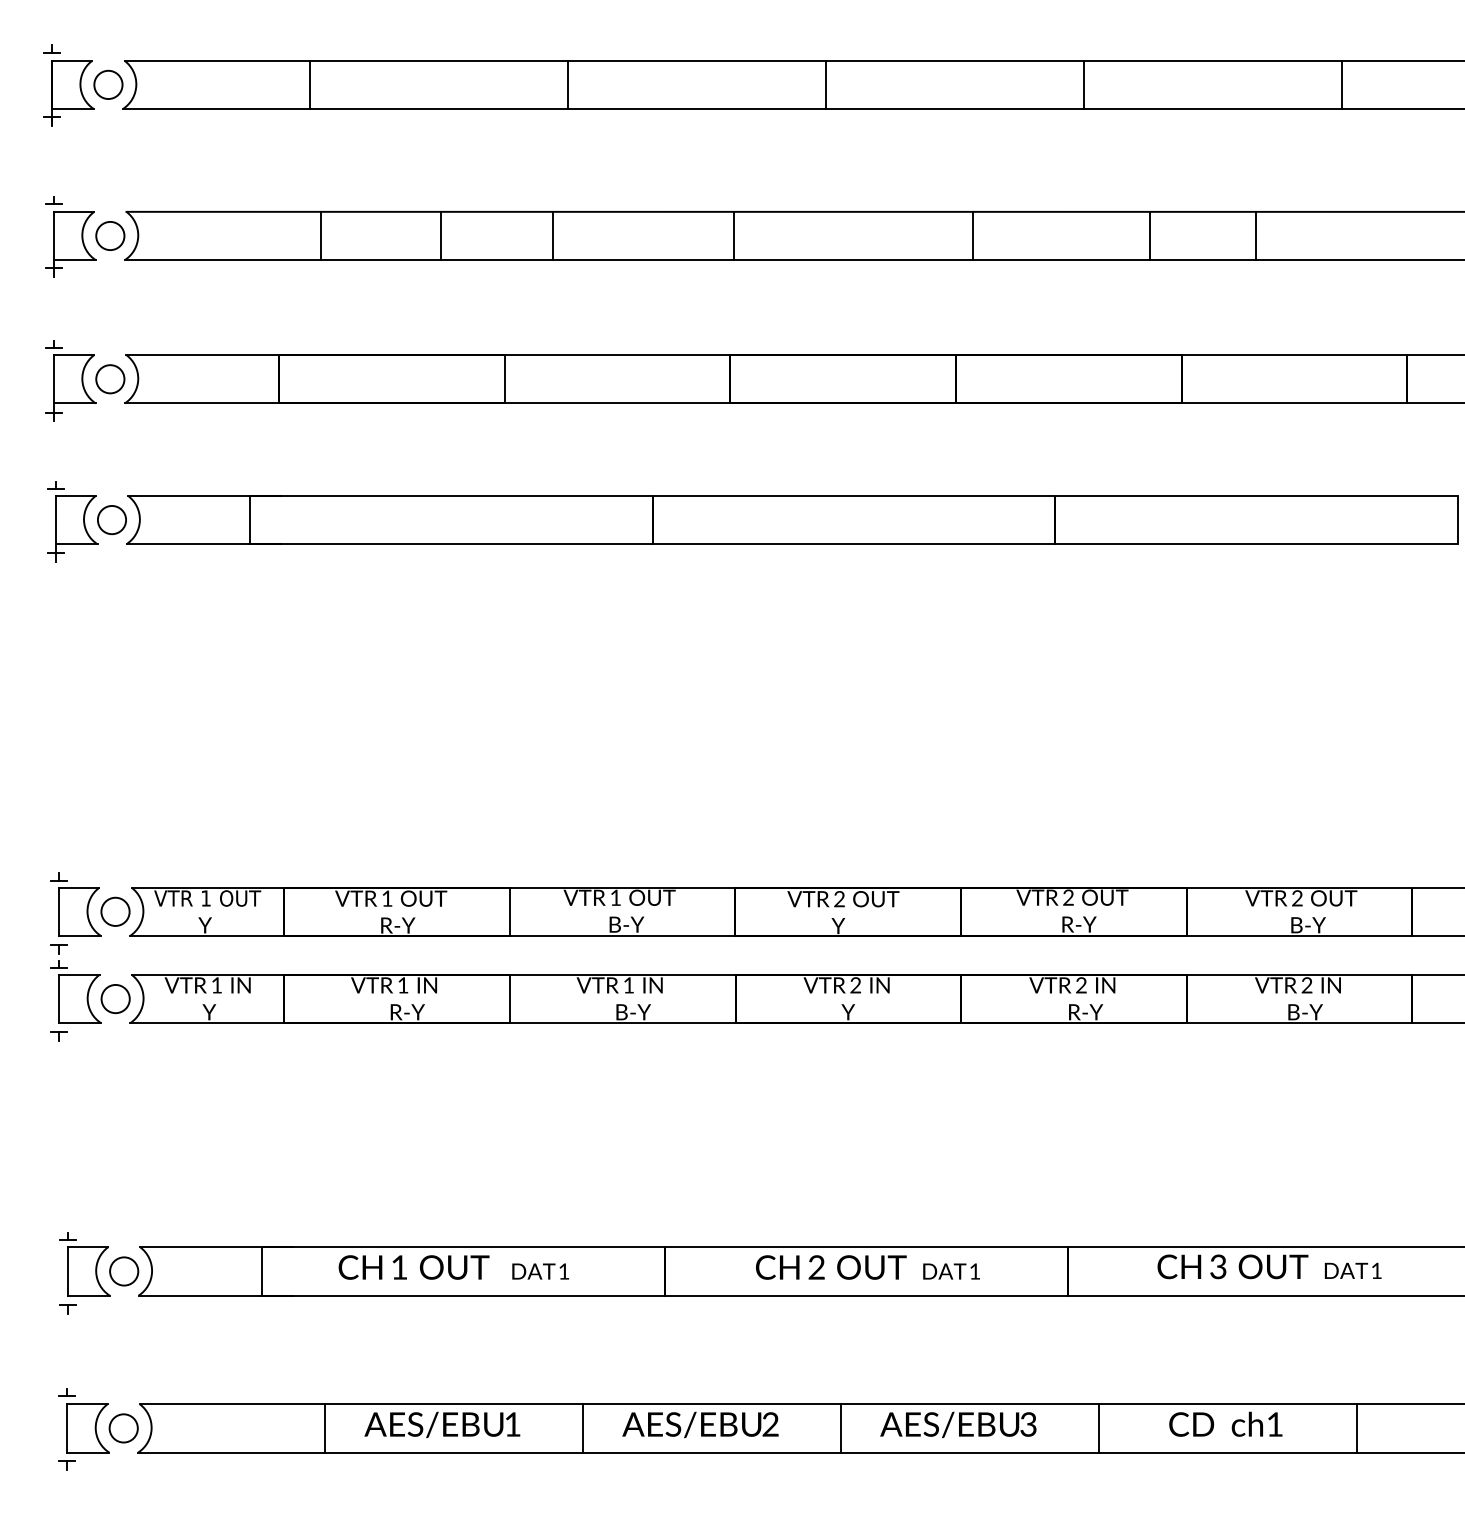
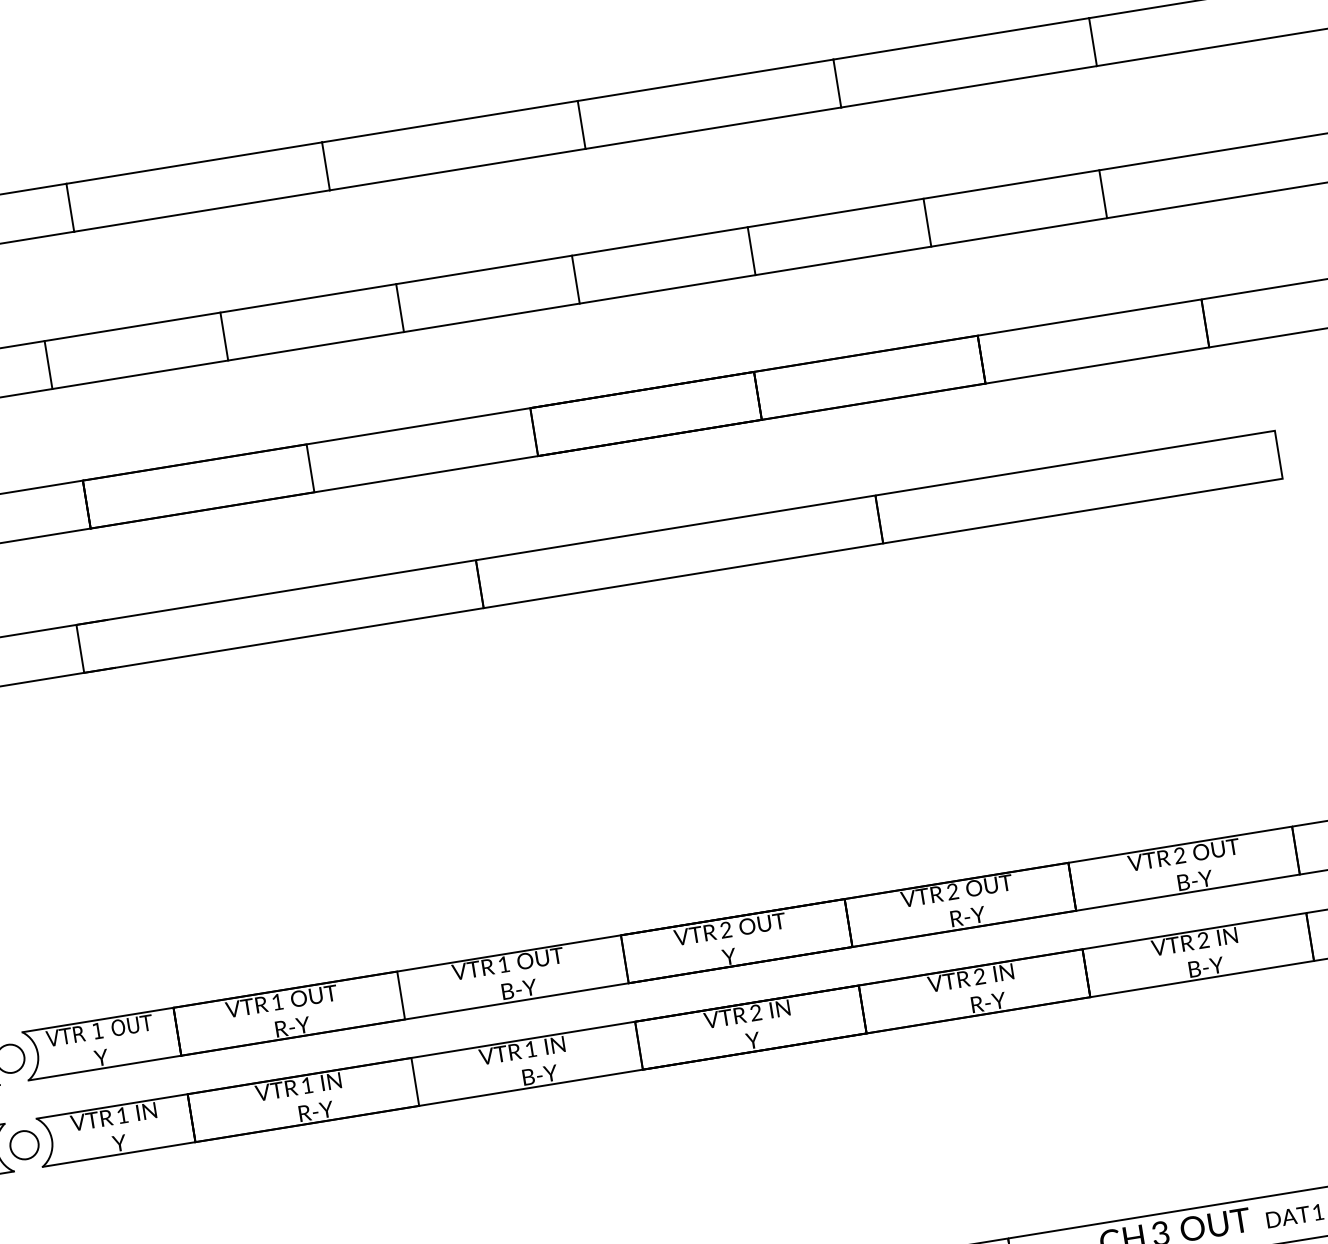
line: (321, 235) -> (48, 364), moved
line: (553, 235) -> (400, 307), moved
line: (734, 235) -> (575, 279), moved
line: (1256, 235) -> (1103, 193), moved

